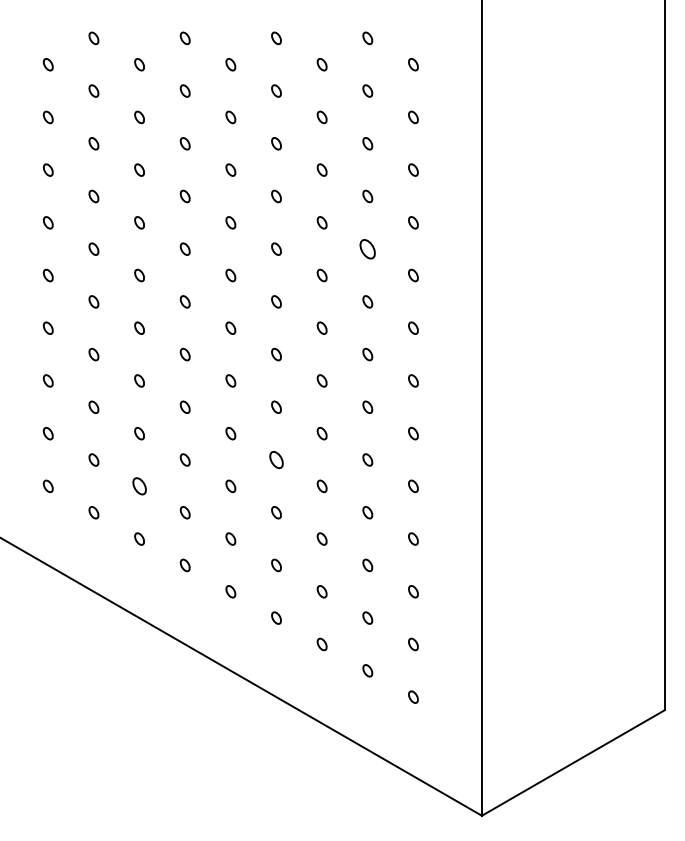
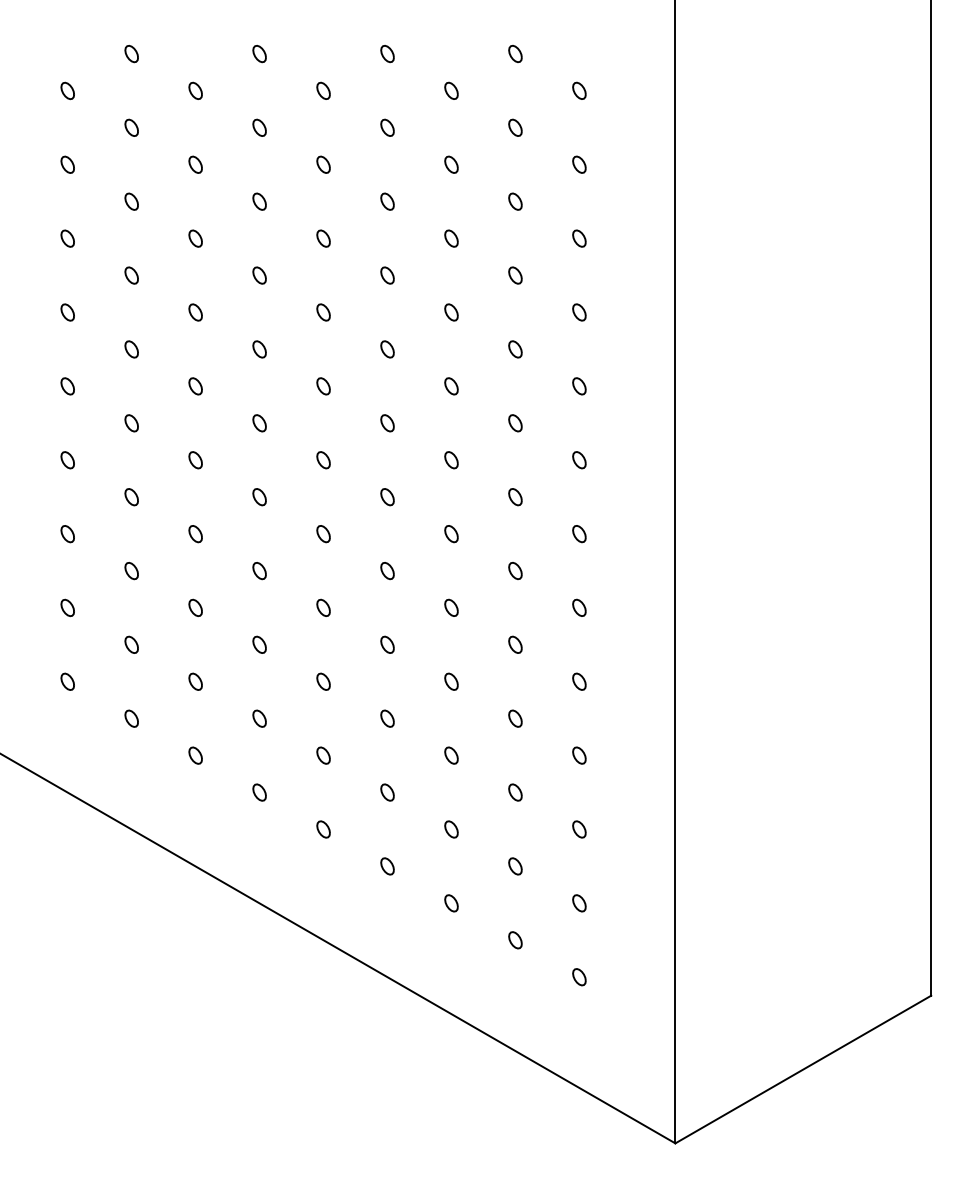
part: (367, 248) -> (515, 348), size x0.62
part: (276, 459) -> (387, 644), size x0.71
part: (139, 486) -> (195, 681), size x0.71

